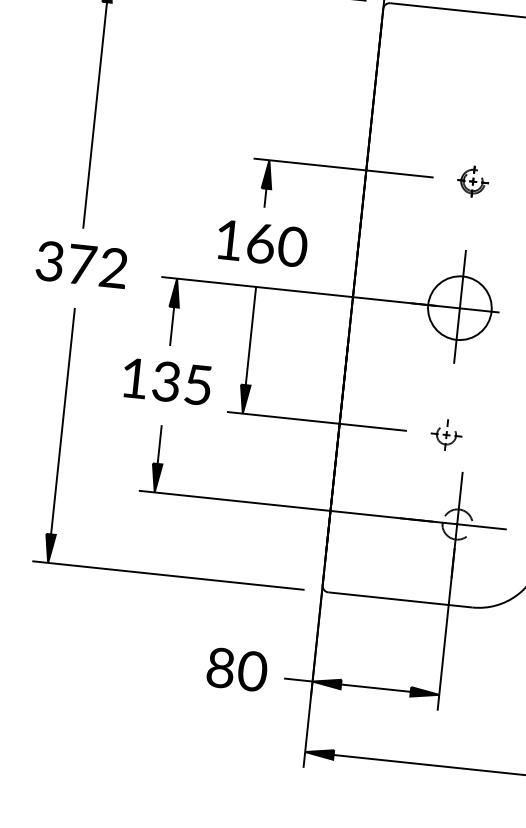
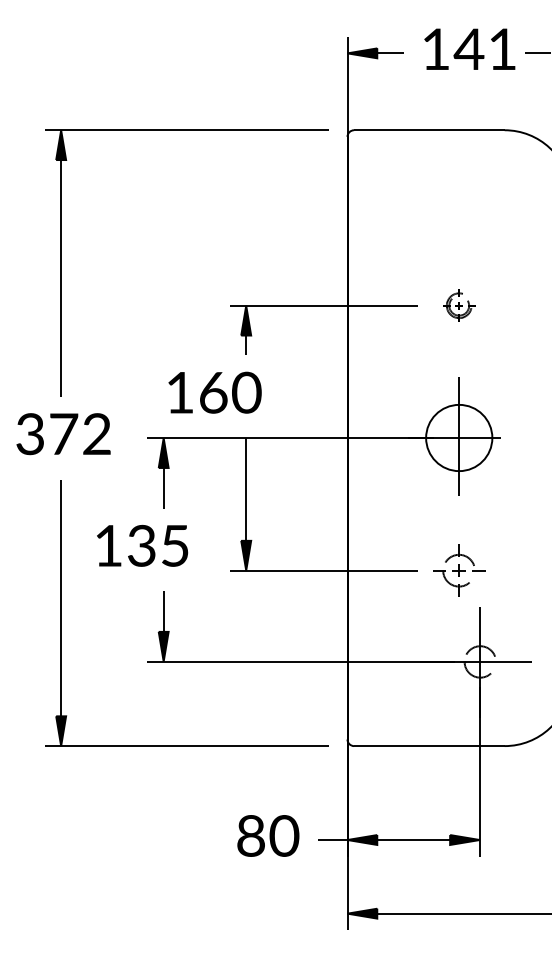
text: (261, 243) -> (214, 392), moved
text: (167, 381) -> (142, 545), moved
part: (446, 434) -> (459, 570), size x1.6

